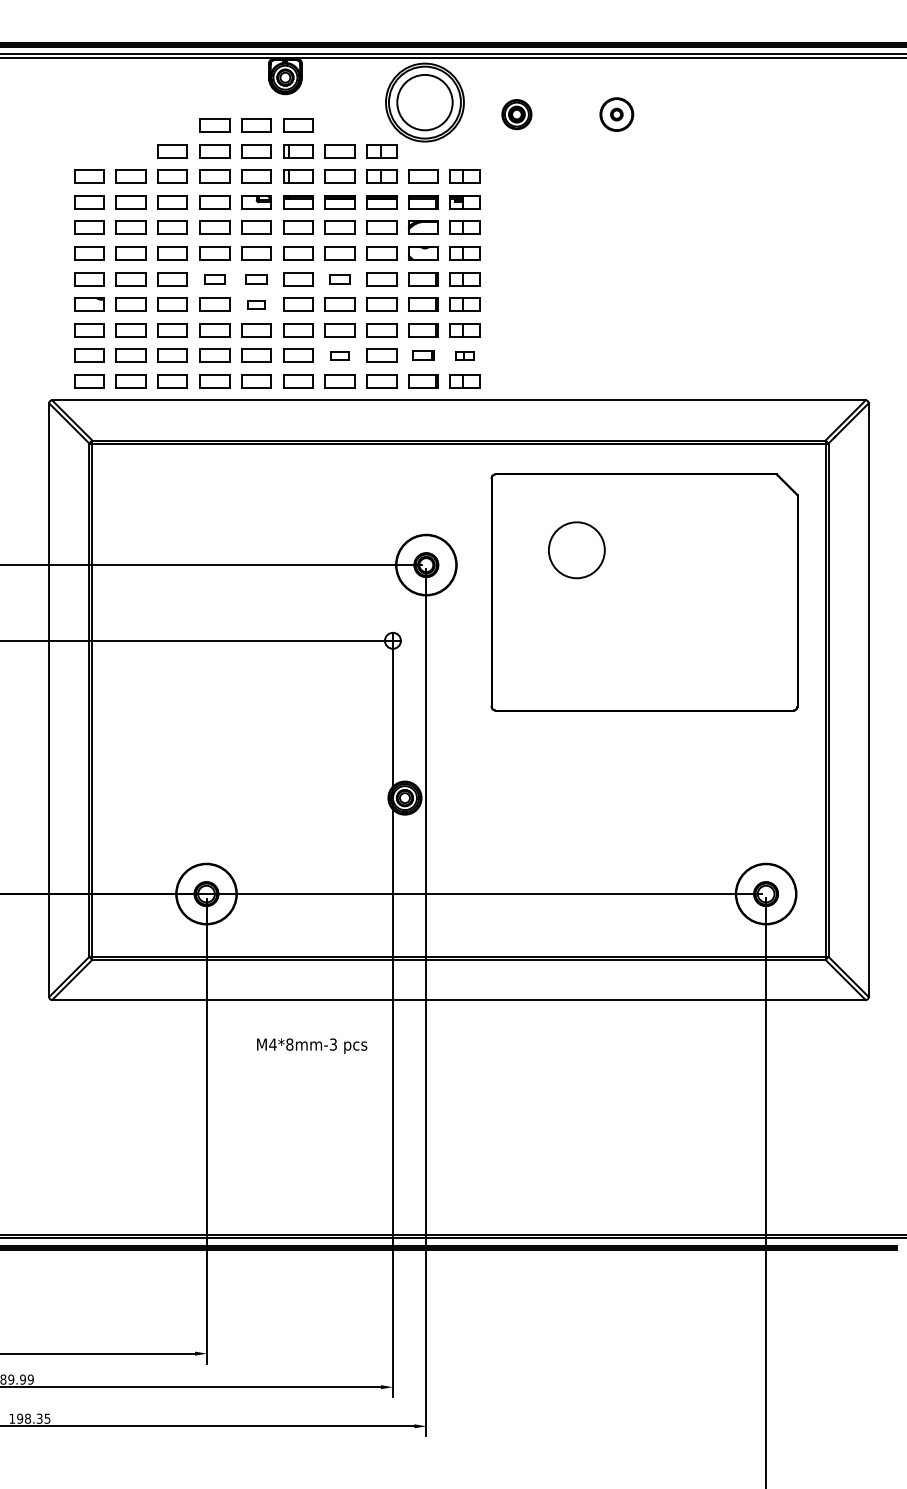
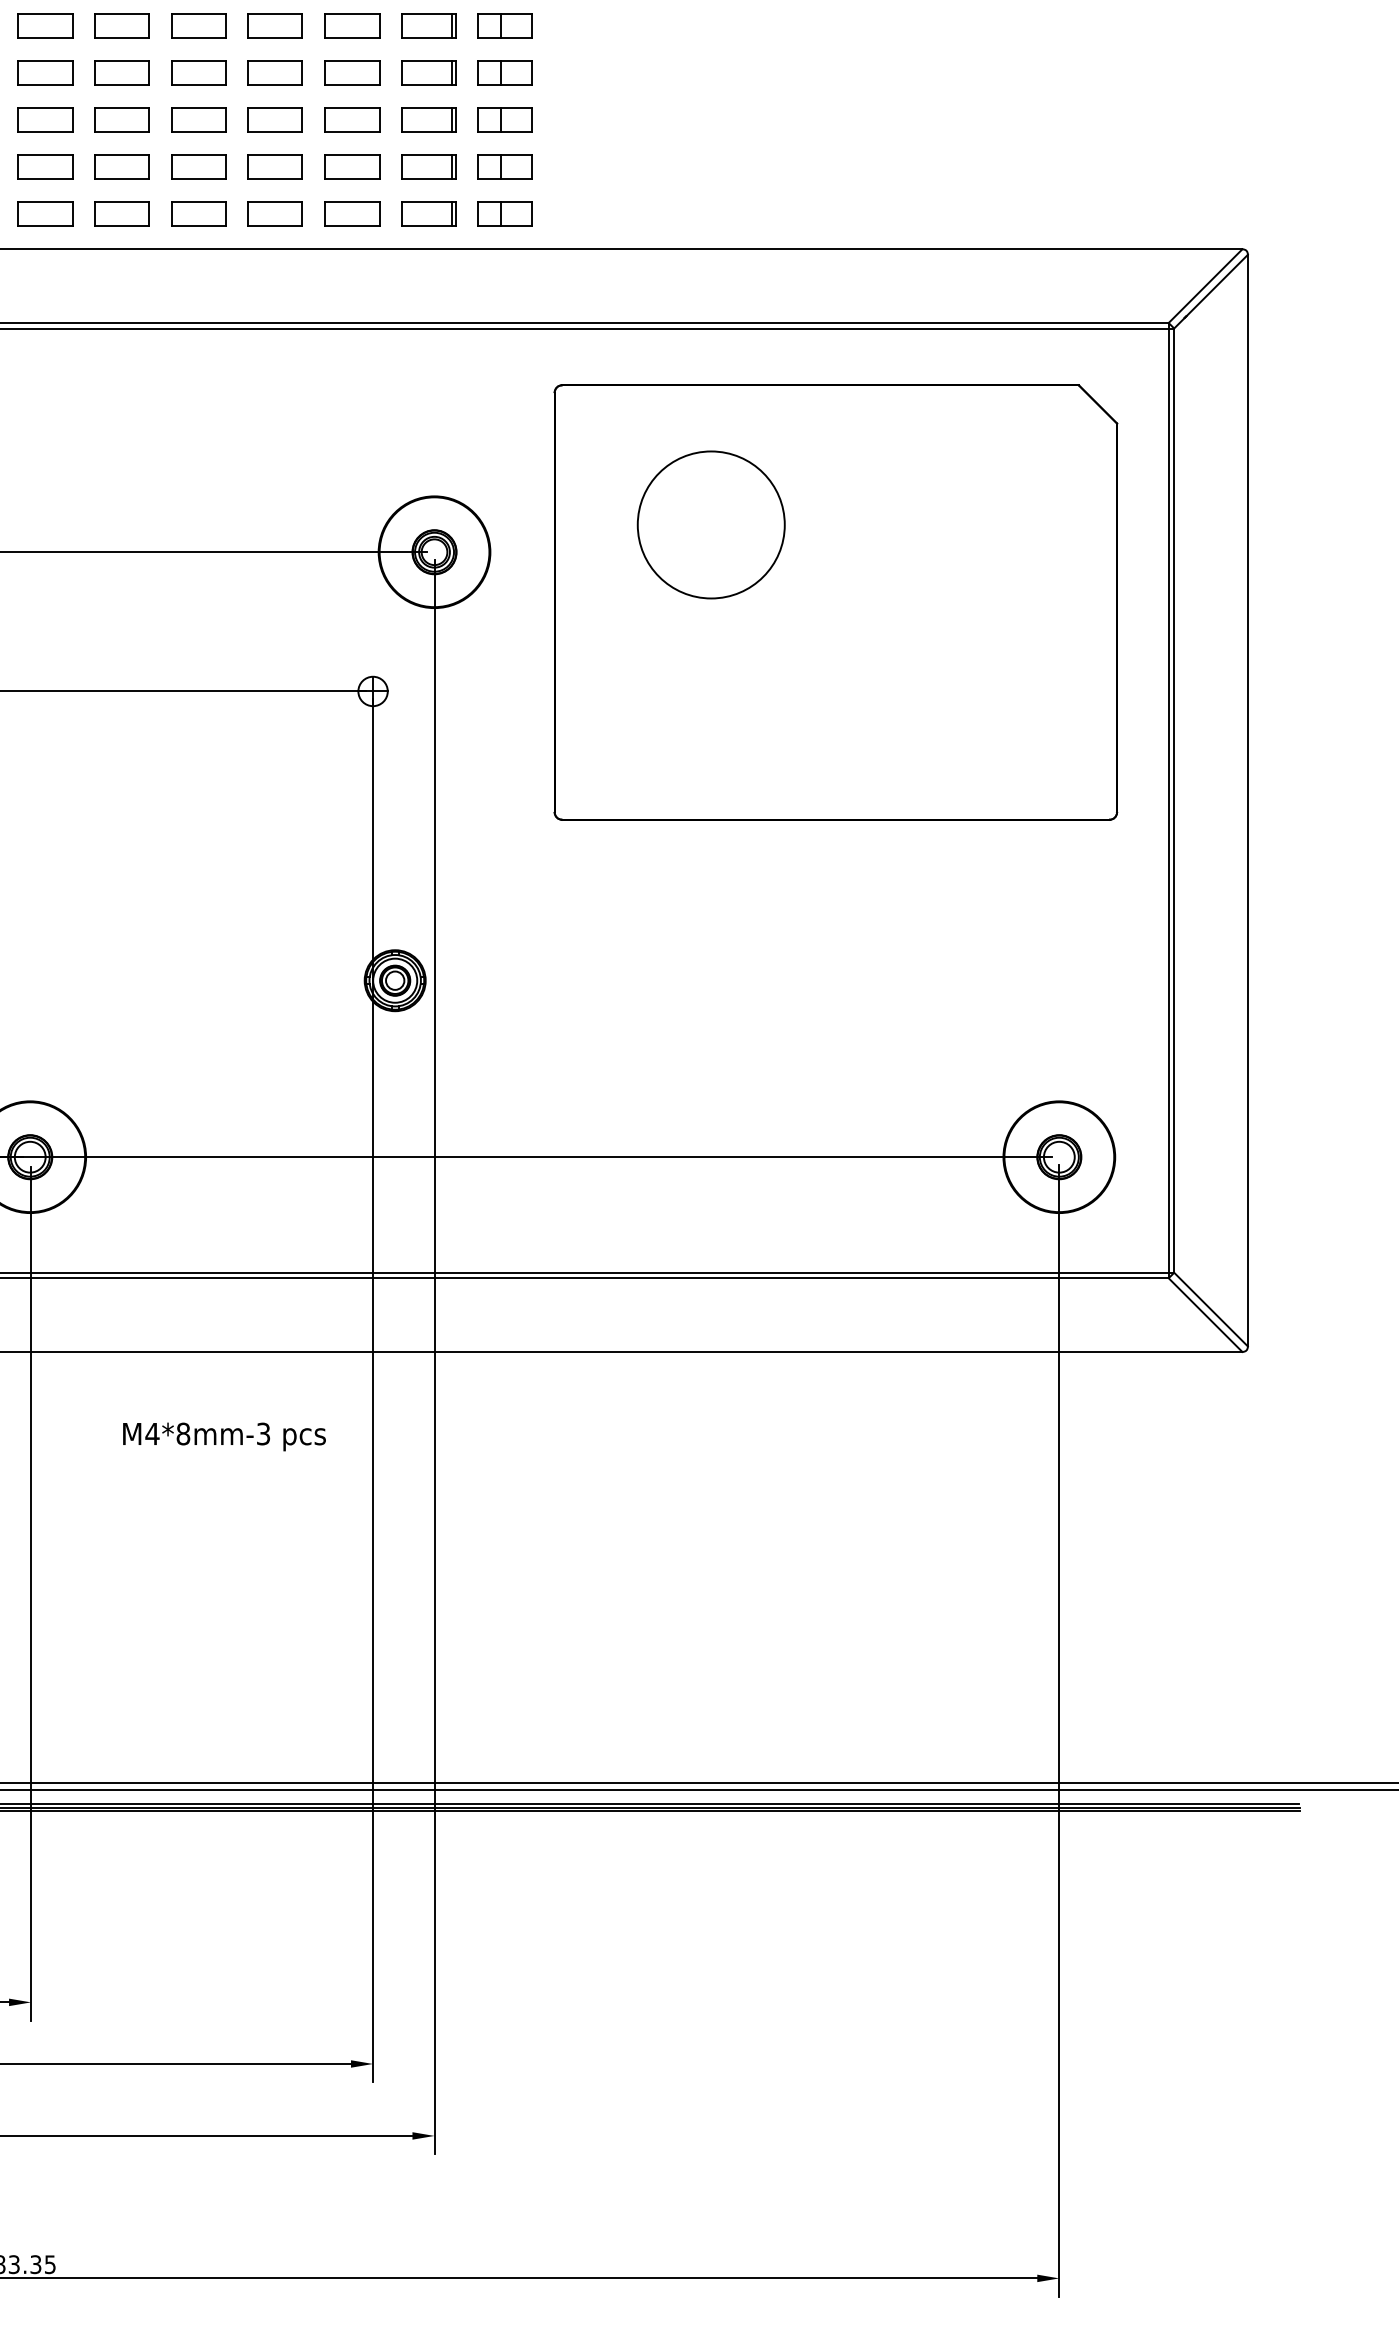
part: (214, 279) -> (44, 26), size x1.43
part: (256, 279) -> (122, 26), size x1.43
part: (339, 279) -> (274, 26), size x1.43
part: (256, 304) -> (122, 72), size x1.67
part: (339, 355) -> (274, 166), size x1.67
part: (423, 355) -> (429, 166), size x1.43
part: (464, 355) -> (504, 166), size x1.67
circle: (576, 550) -> (710, 525), size x1.43

